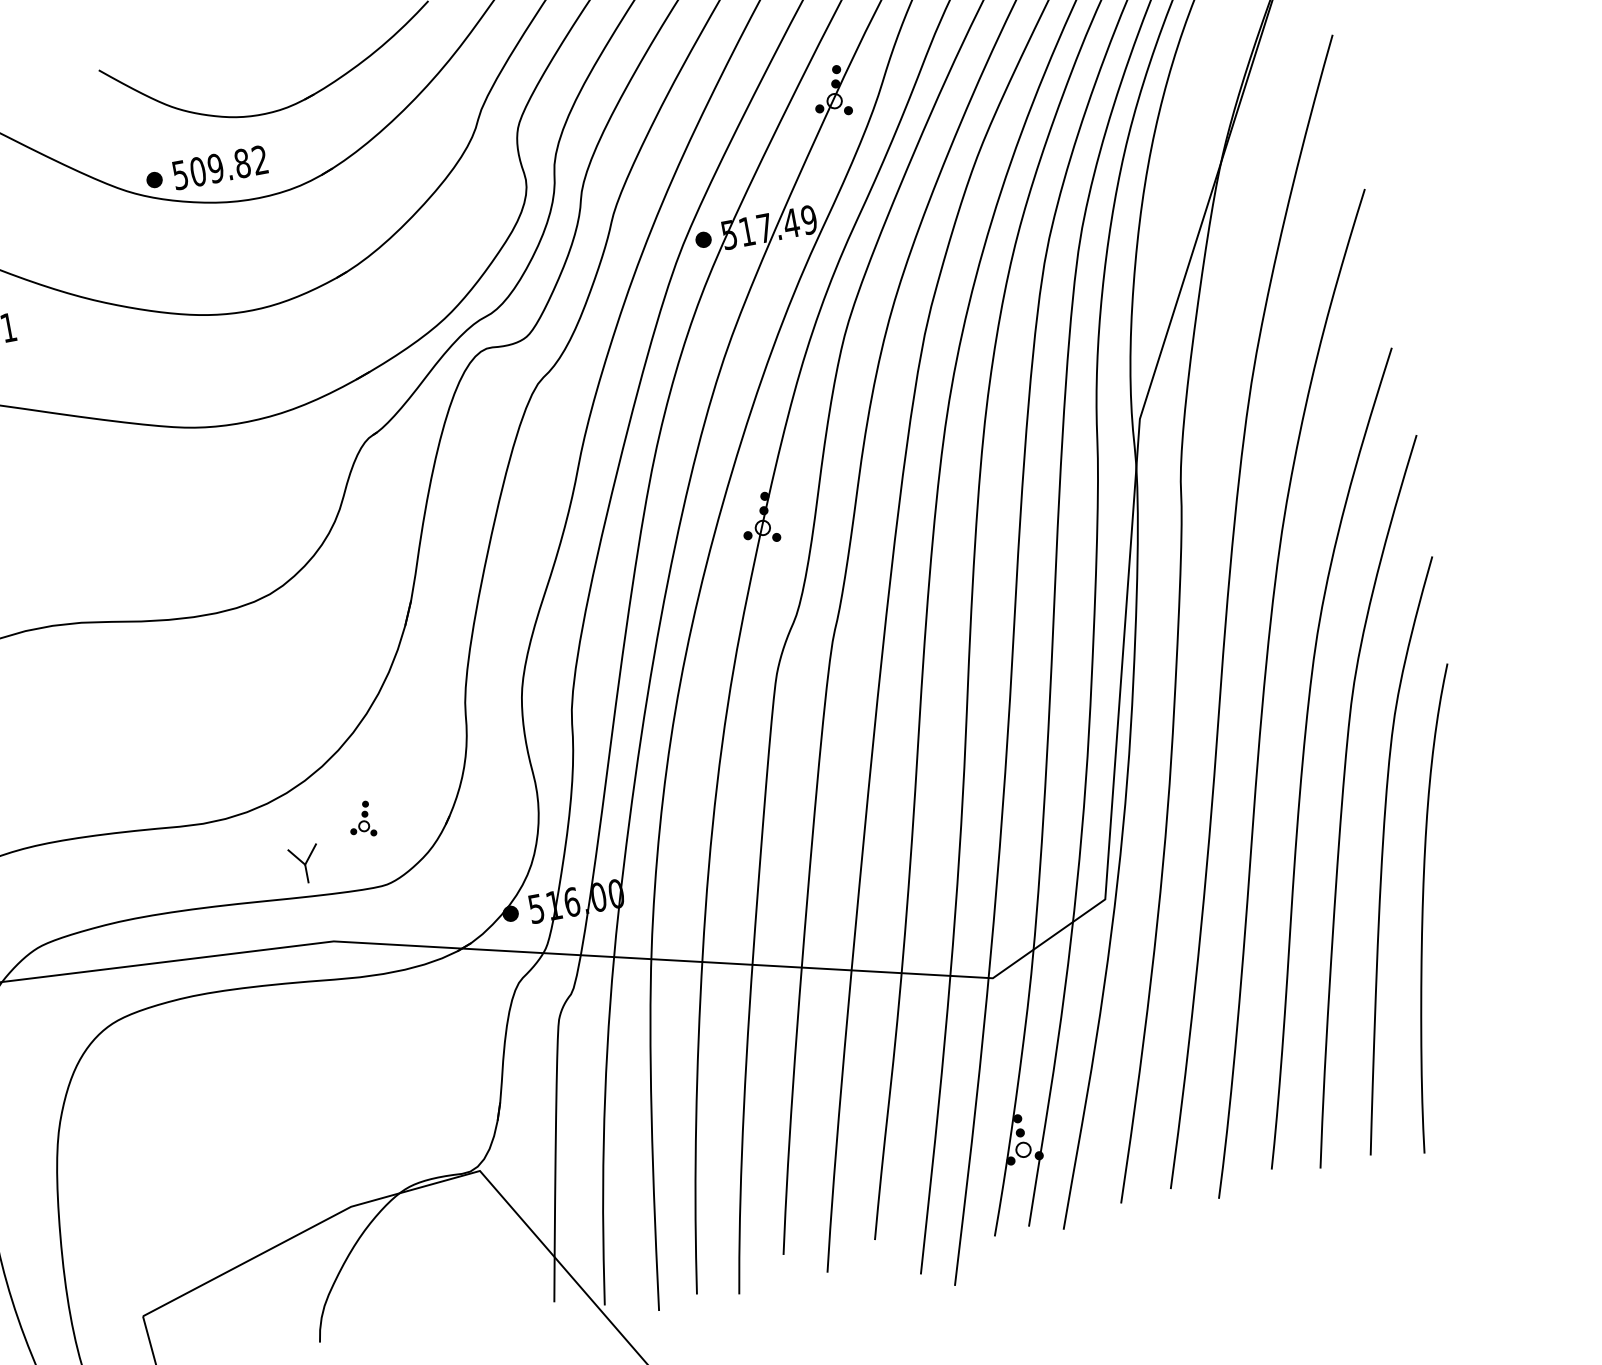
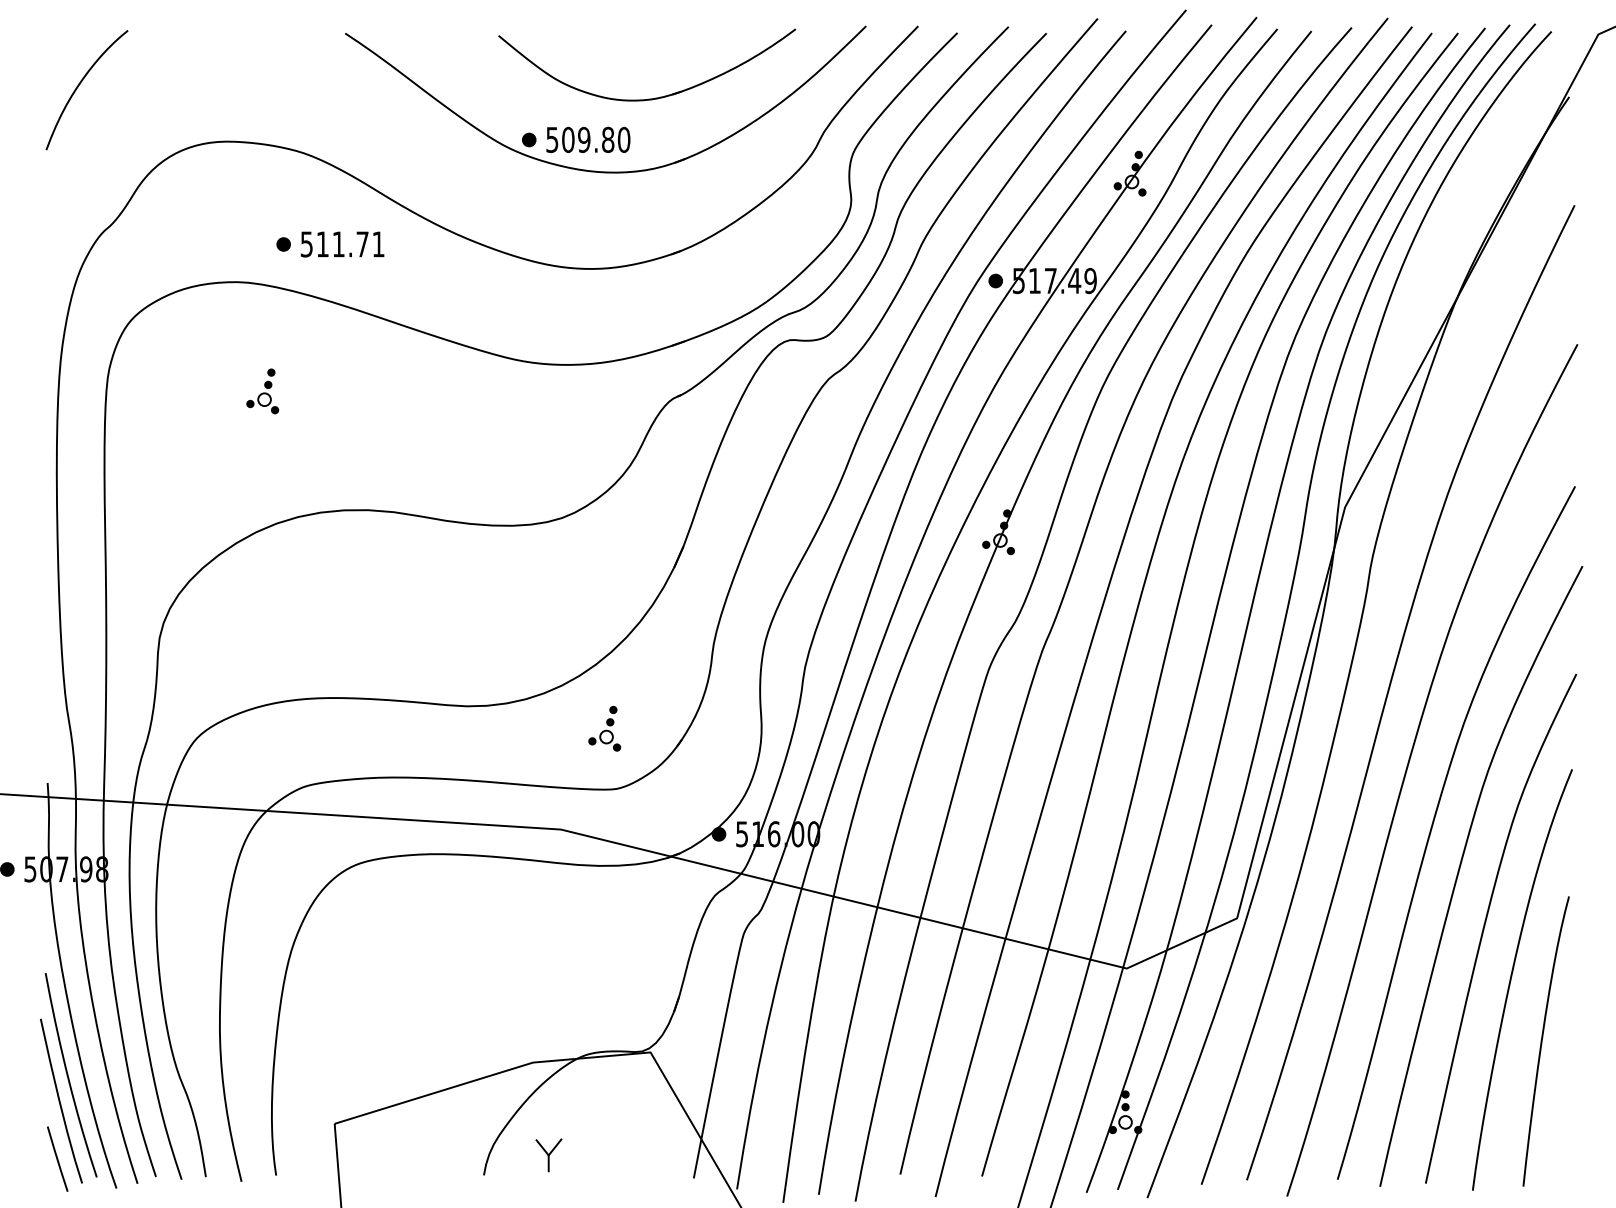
text: (259, 159) -> (623, 139), 509.82 -> 509.80
part: (361, 819) -> (604, 728), size x1.43
part: (304, 864) -> (548, 1155), moved
curve: (1471, 972) -> (1542, 1041), added

